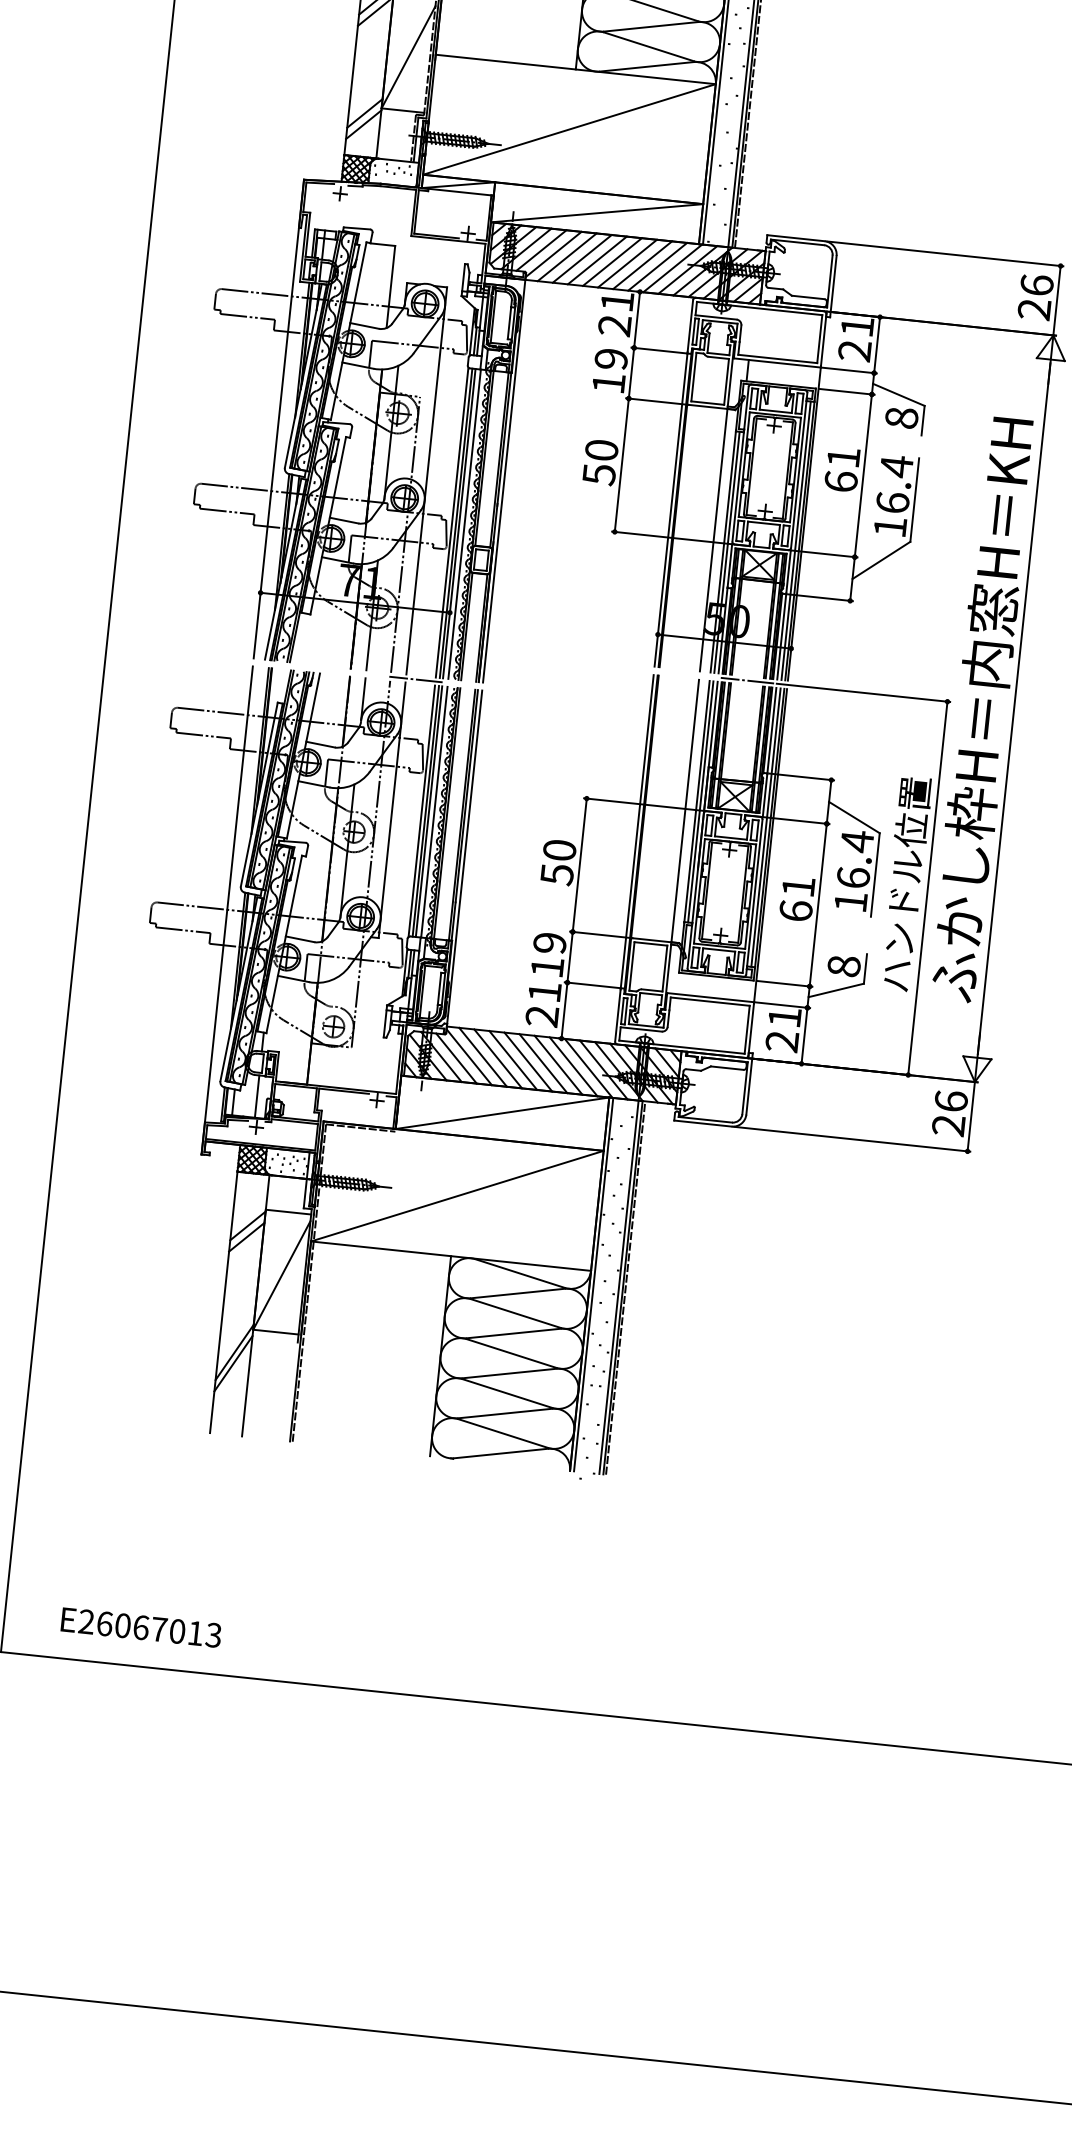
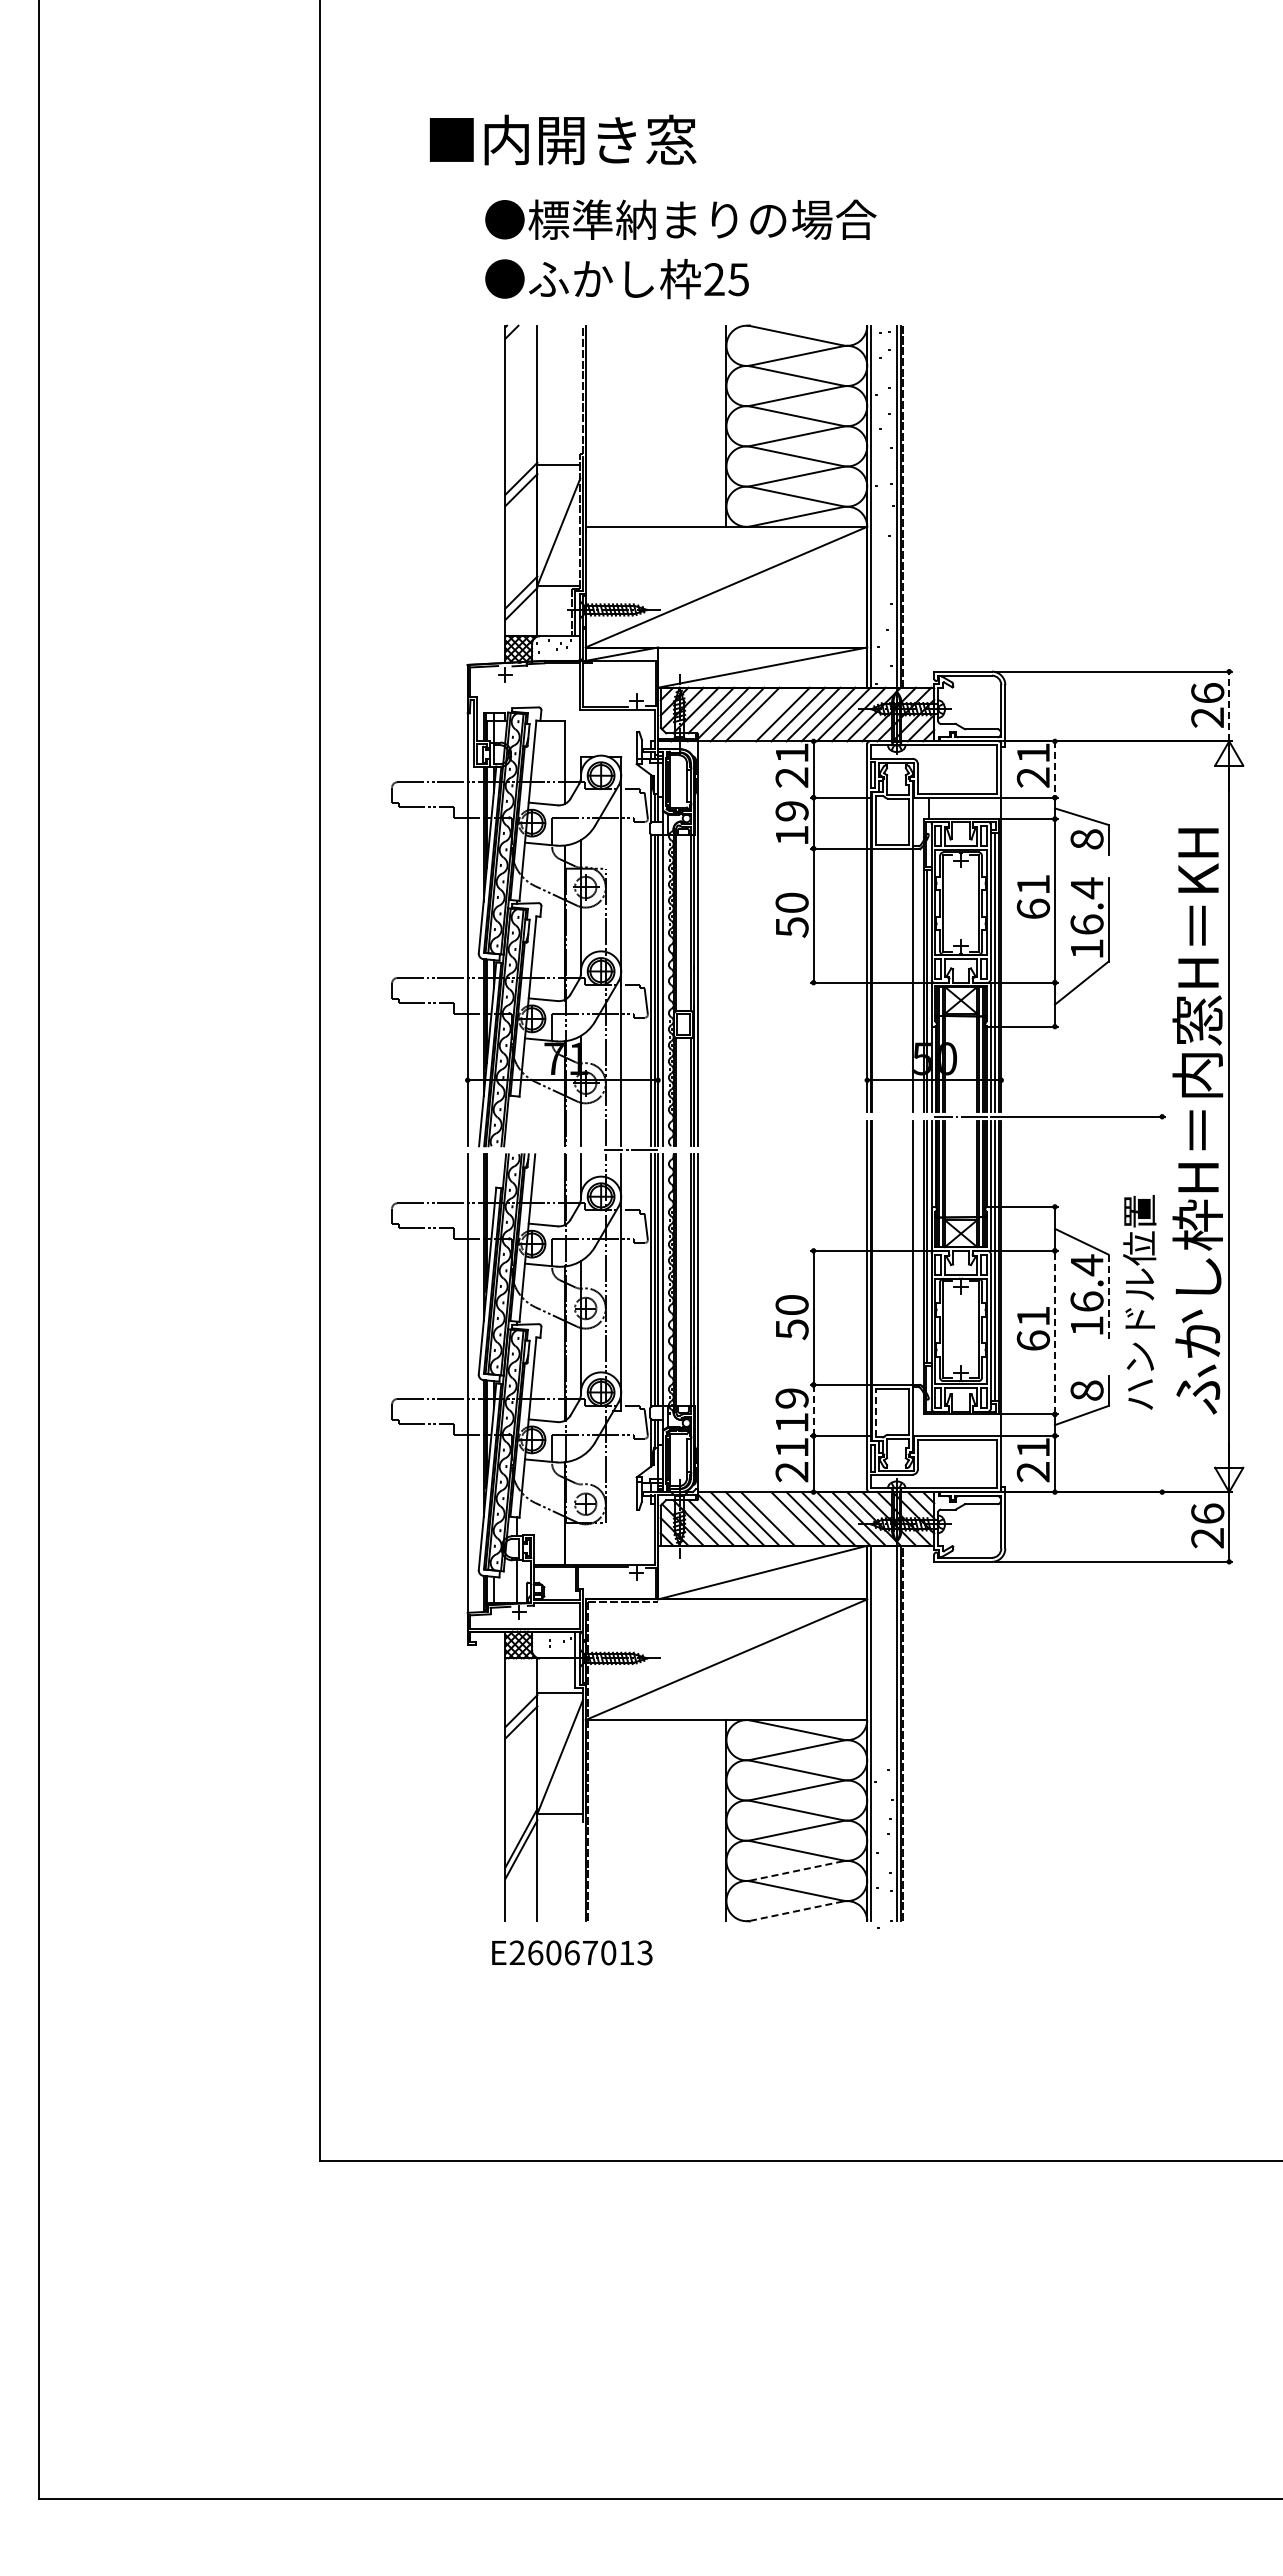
line: (596, 260) -> (767, 714), removed
line: (1057, 300) -> (1229, 706), solid -> dashed
line: (876, 346) -> (1054, 770), solid -> dashed
line: (875, 875) -> (1108, 1297), solid -> dashed
line: (928, 888) -> (1162, 1304), removed
line: (817, 905) -> (1054, 1332), solid -> dashed
line: (569, 957) -> (813, 1410), solid -> dashed
line: (632, 965) -> (876, 1412), solid -> dashed
line: (527, 1061) -> (782, 1518), removed
line: (504, 1414) -> (796, 1871), solid -> dashed
line: (500, 1453) -> (796, 1911), solid -> dashed
text: (141, 1627) -> (572, 1952), moved

